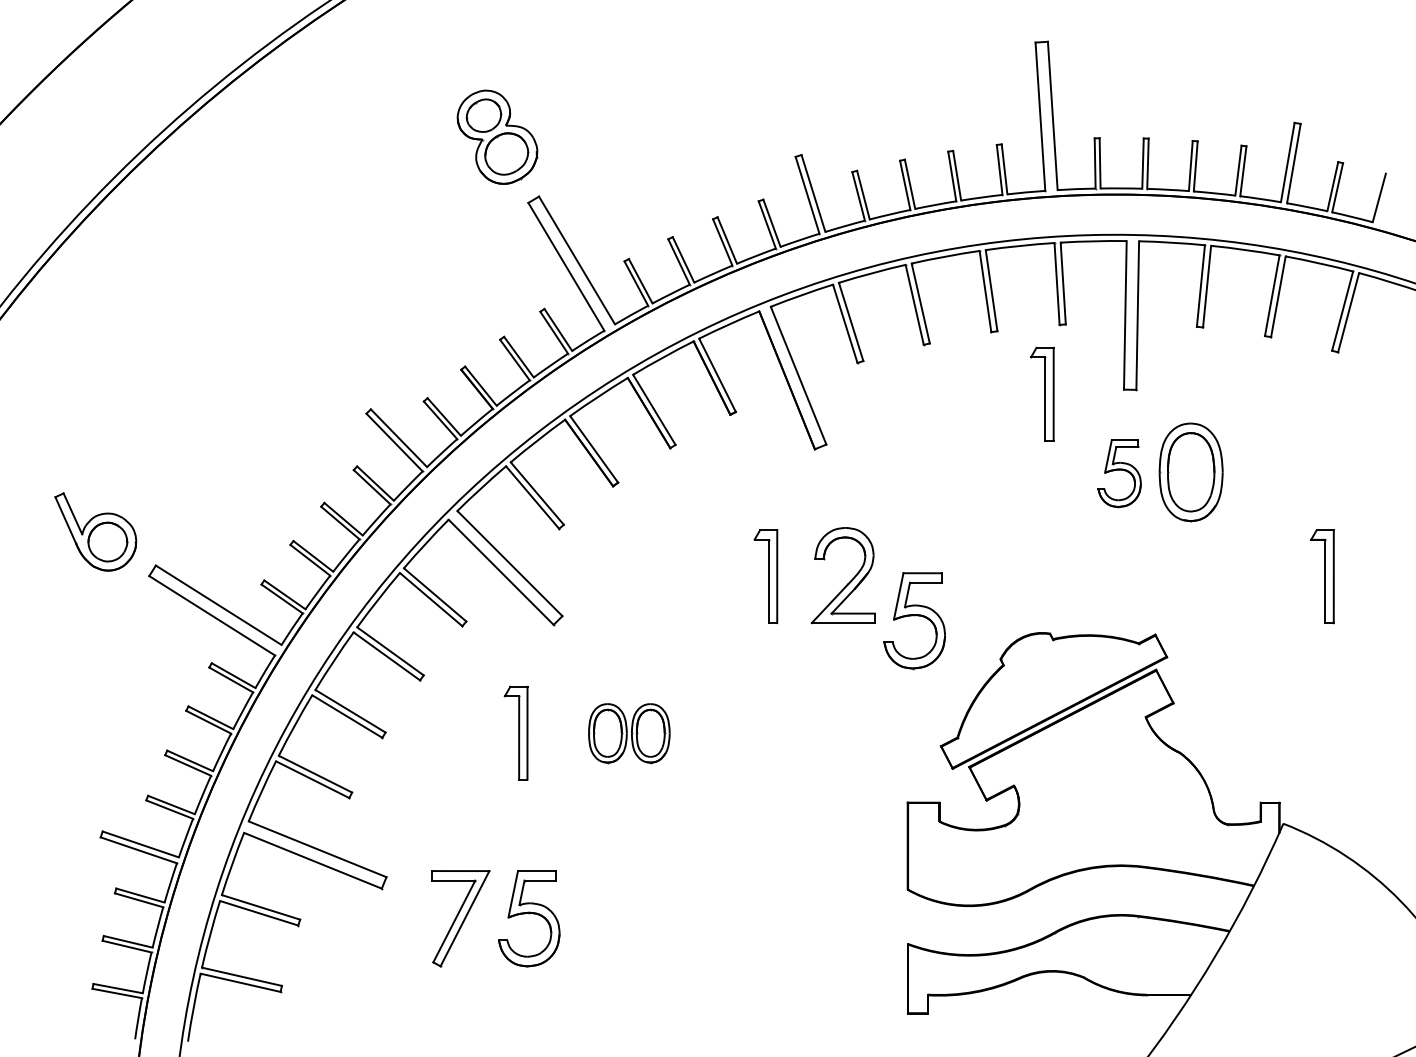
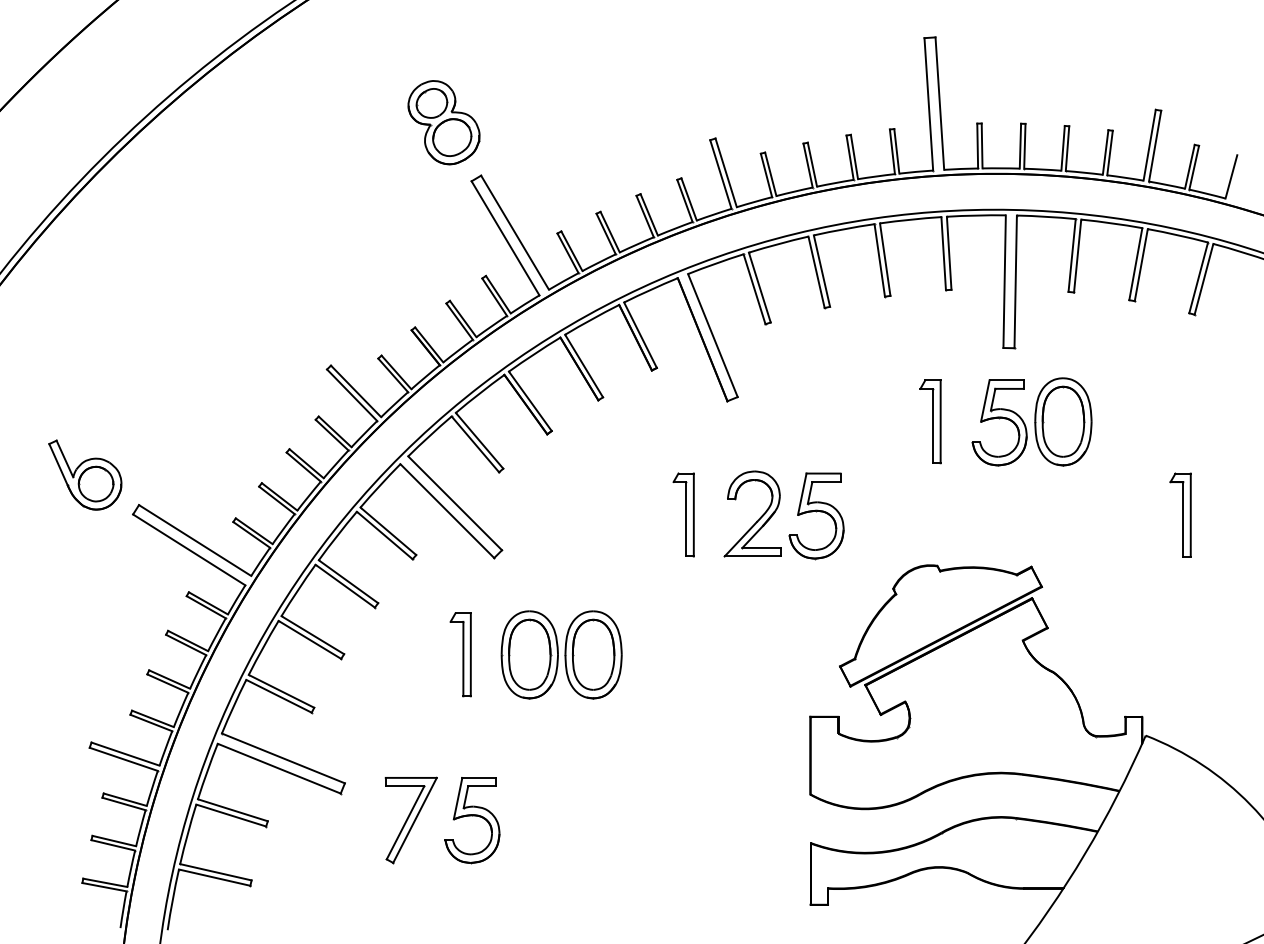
part: (1042, 393) -> (930, 421), moved
part: (1119, 473) -> (999, 422), size x1.43
part: (914, 621) -> (816, 516), moved
part: (629, 733) -> (561, 655), size x1.67

